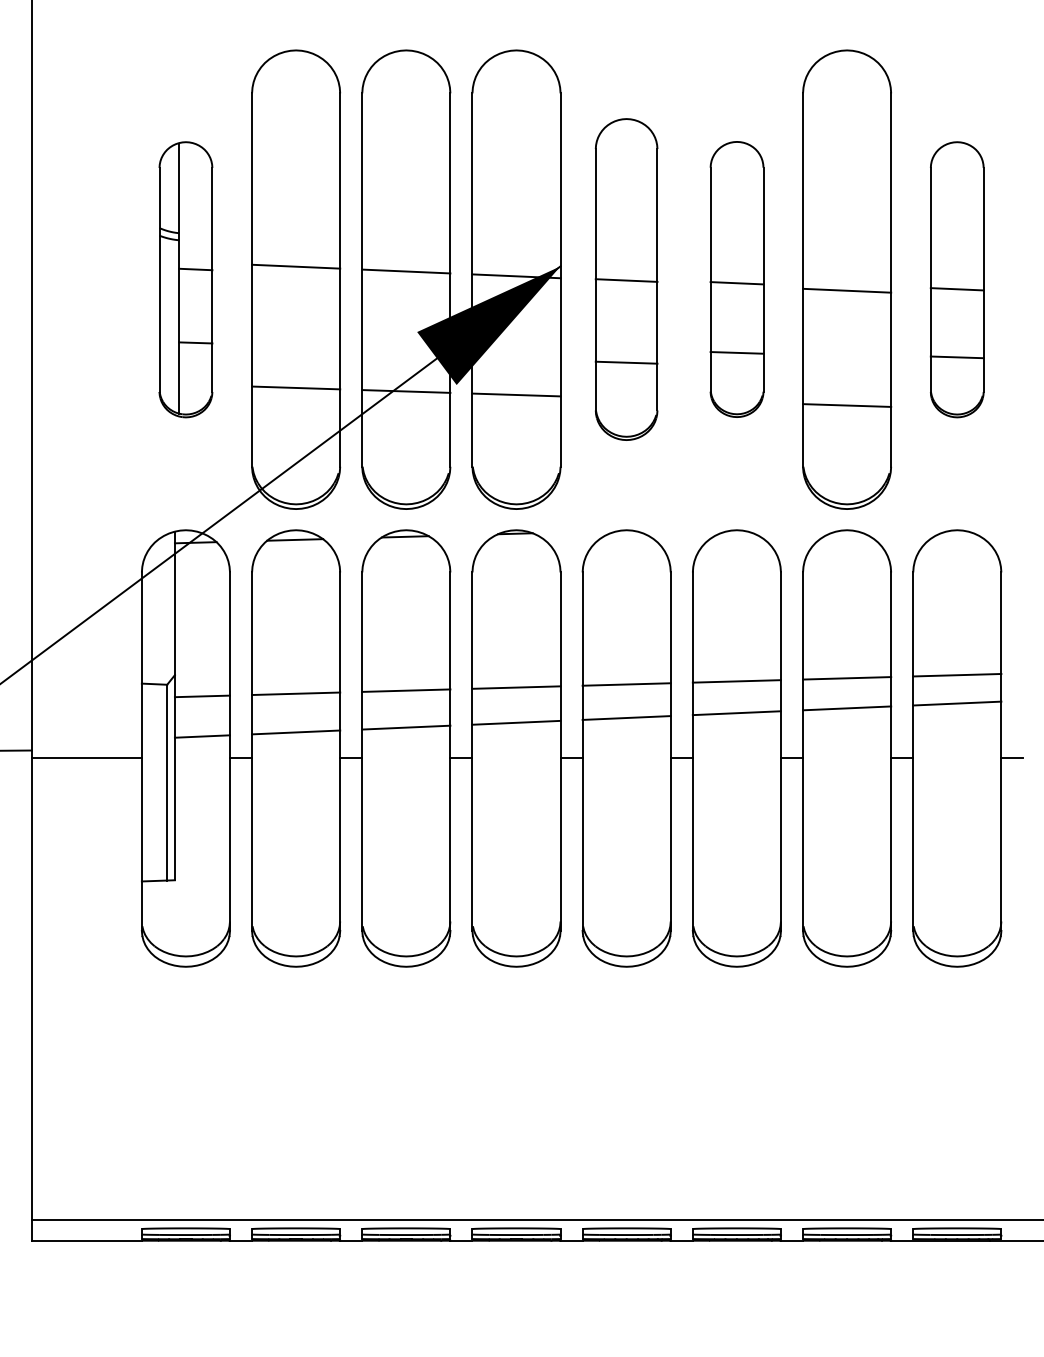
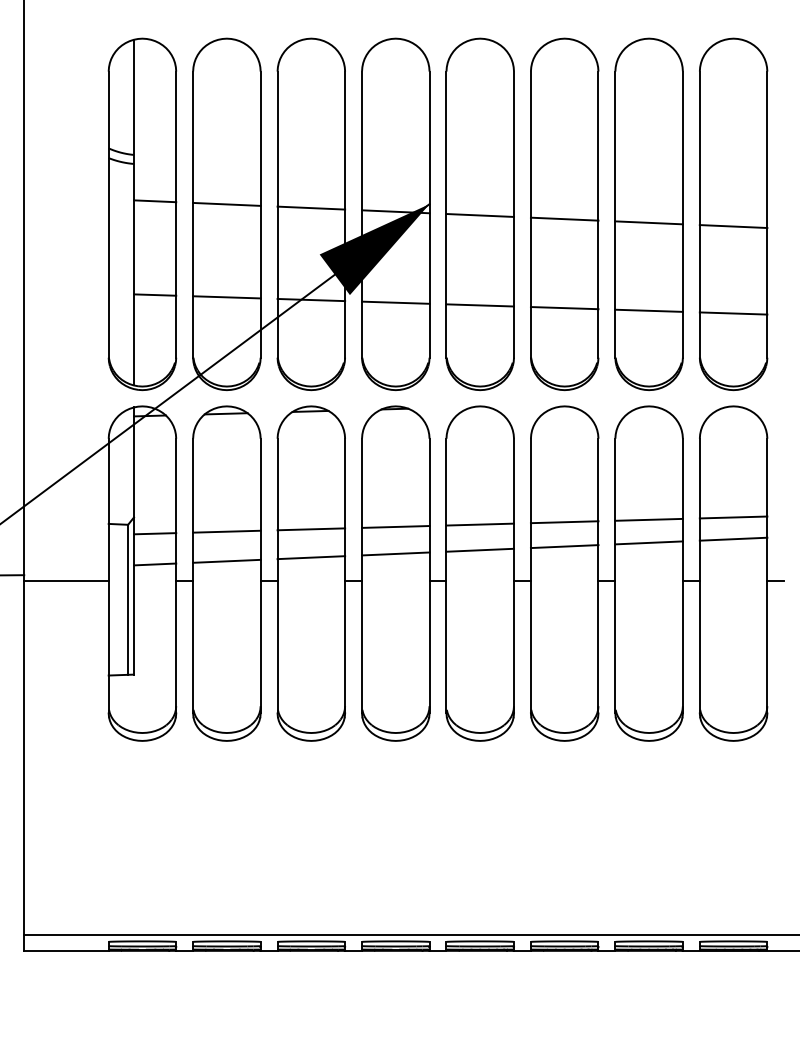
part: (625, 278) -> (479, 213), size x1.43
part: (736, 278) -> (564, 213), size x1.67
part: (185, 279) -> (142, 214), size x1.67
part: (957, 279) -> (733, 214), size x1.67

